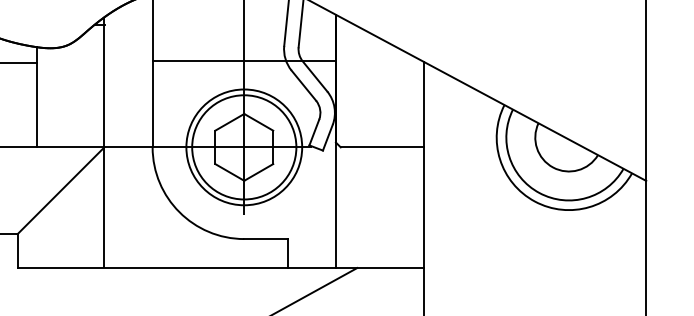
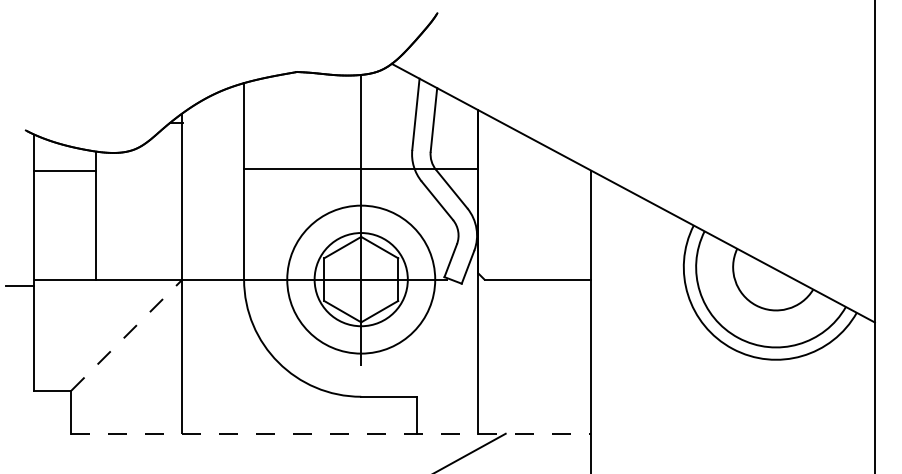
circle: (243, 147) -> (360, 279), size x0.7
line: (61, 190) -> (127, 334), solid -> dashed
line: (221, 267) -> (331, 433), solid -> dashed

